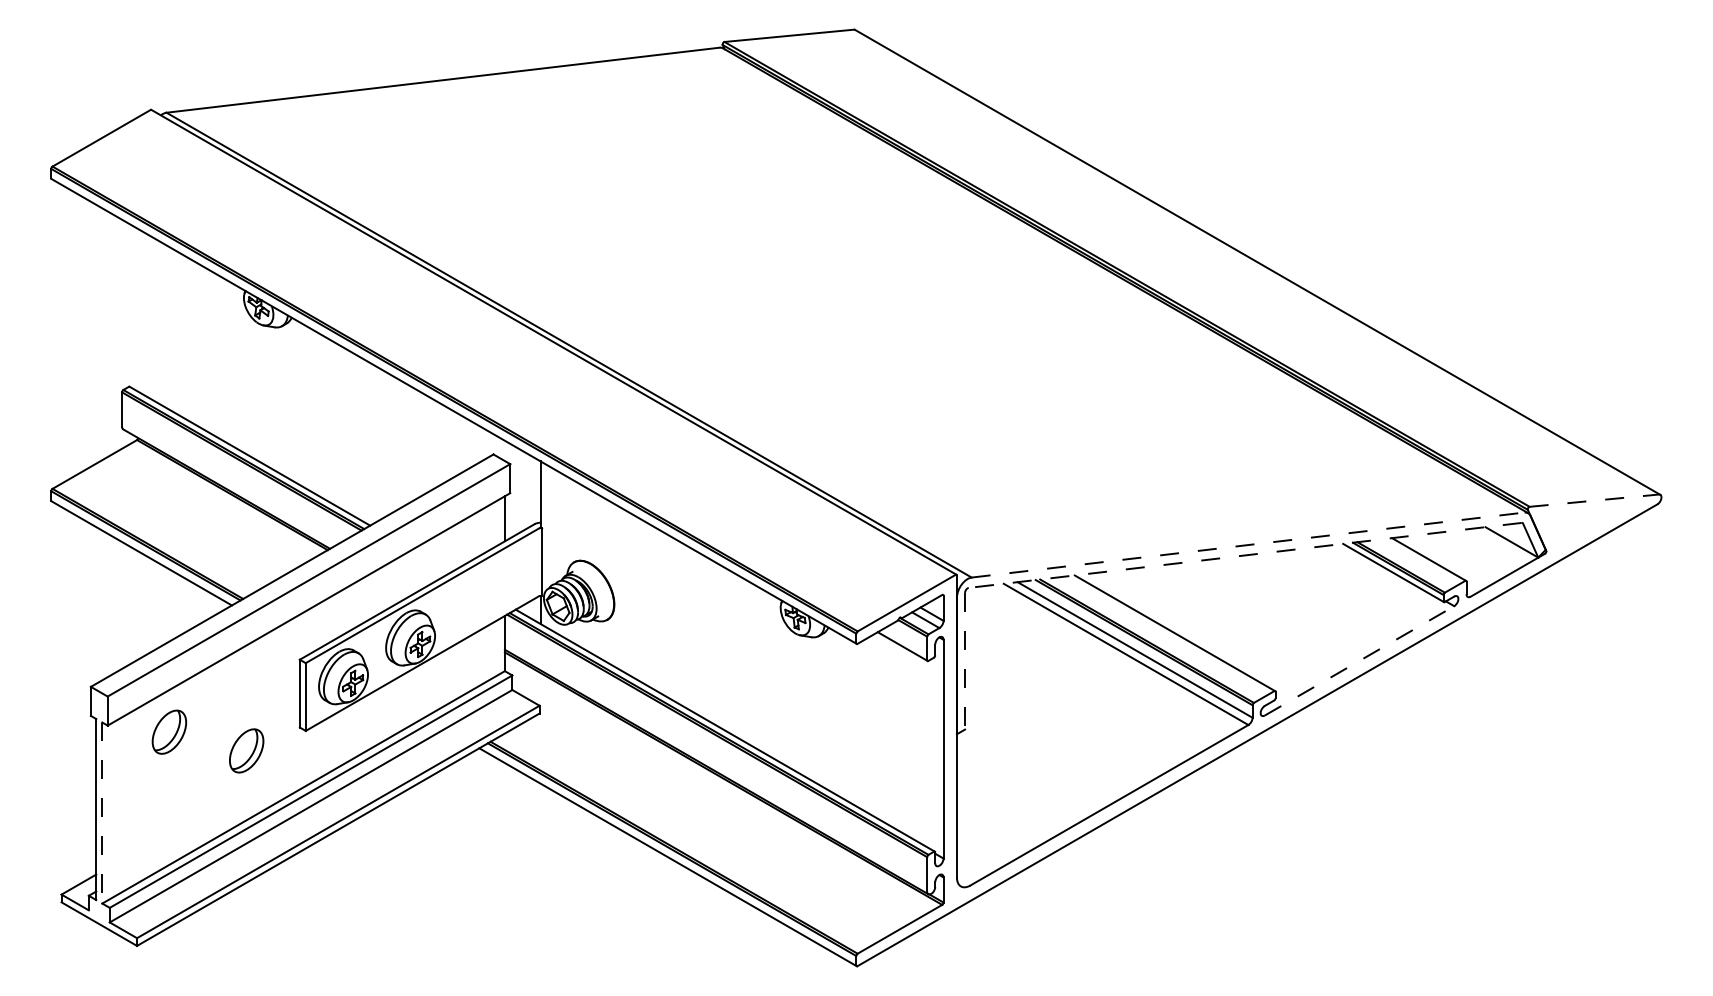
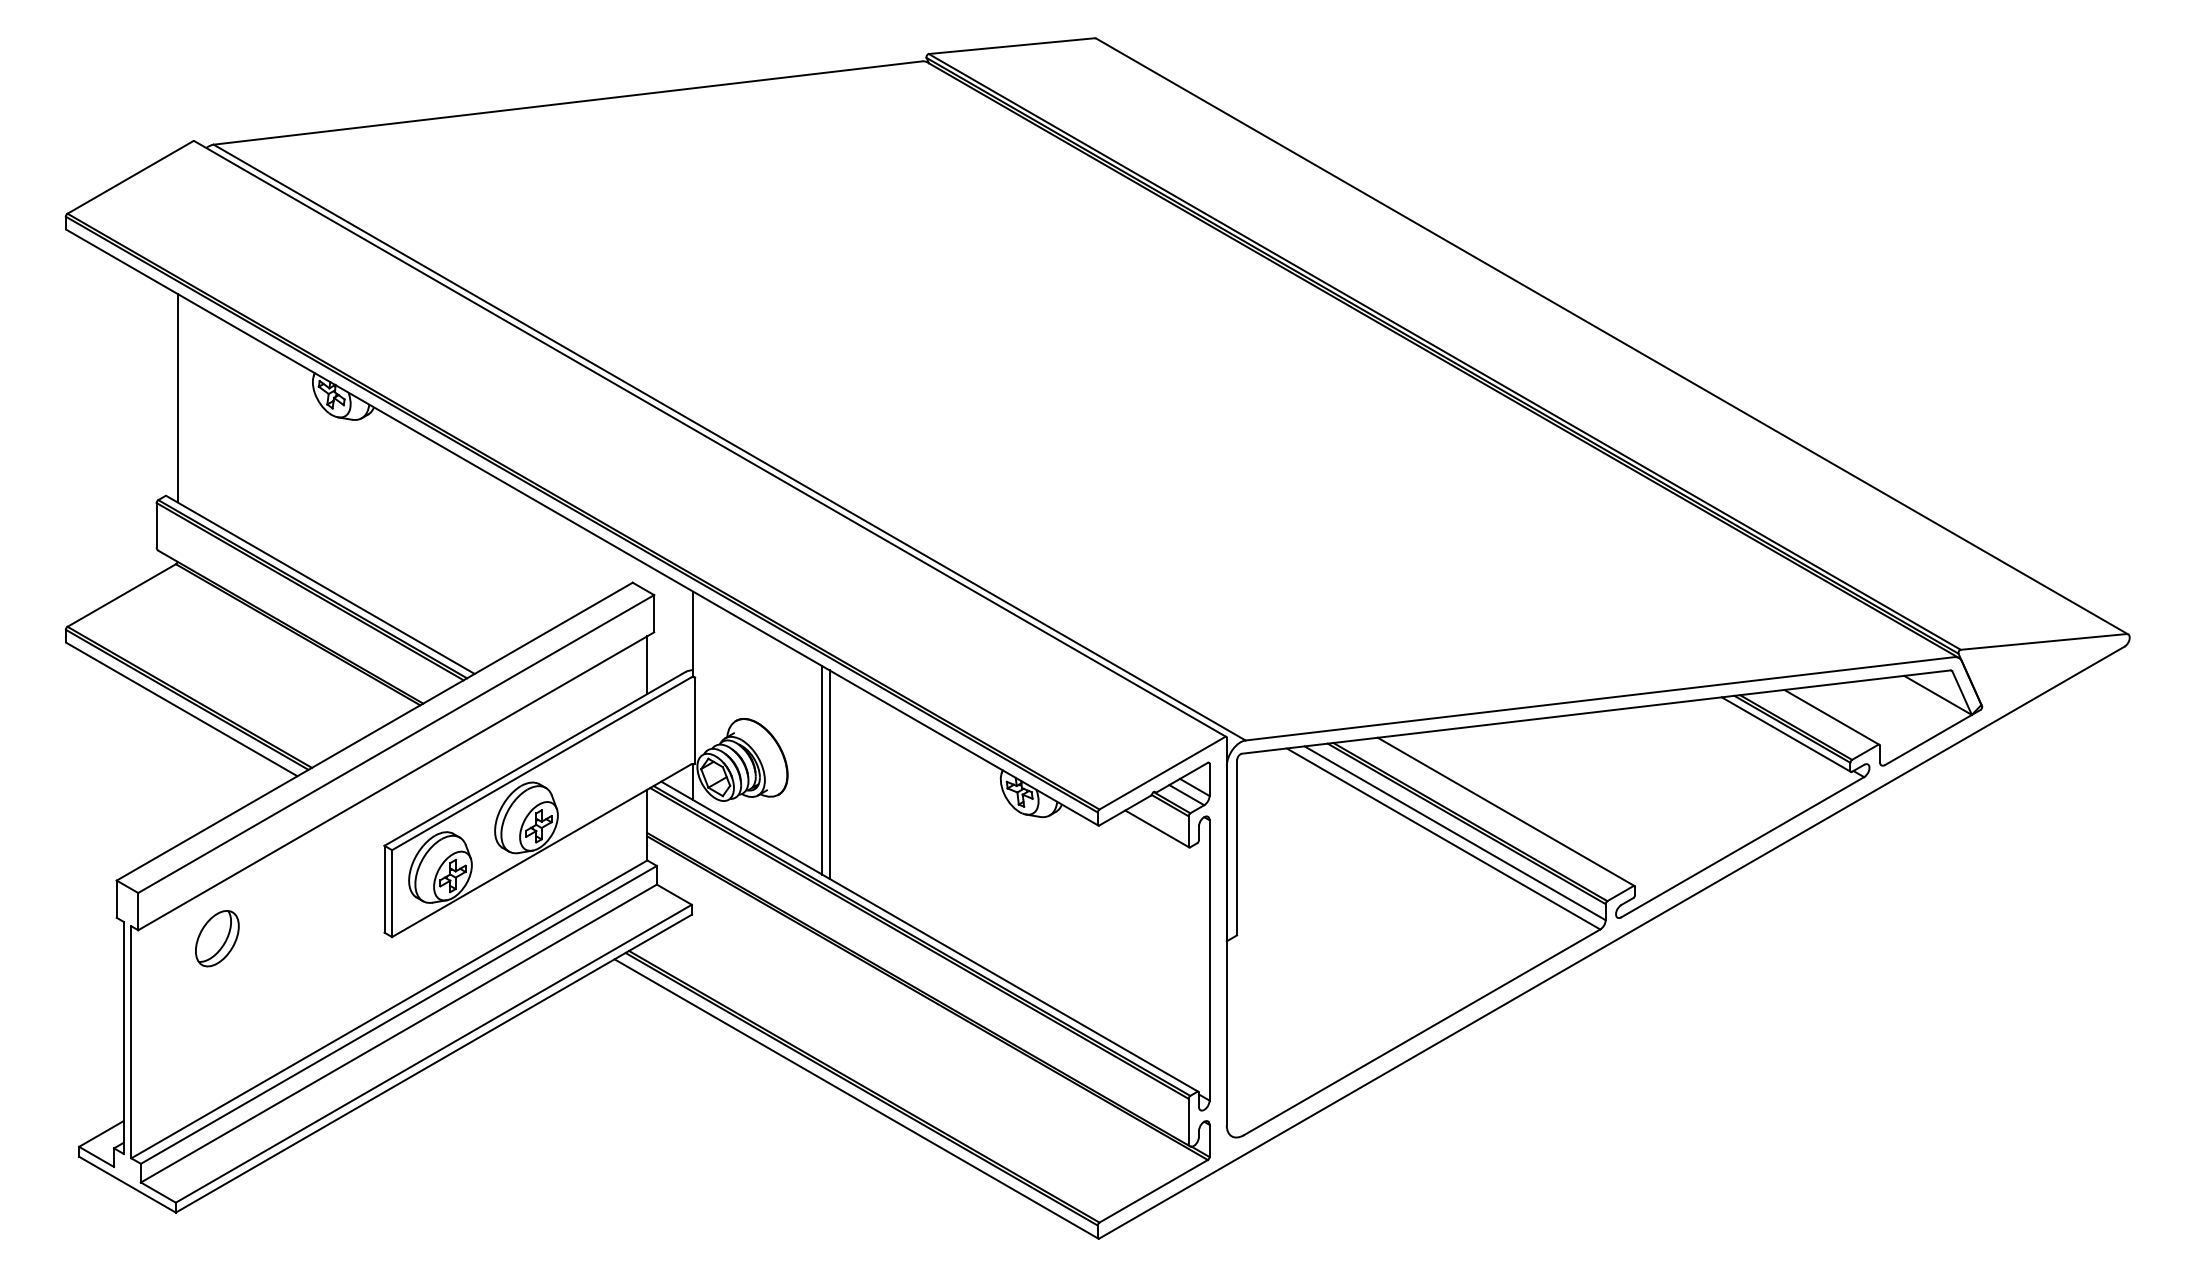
line: (138, 309) -> (177, 397), added
line: (1594, 500) -> (2044, 641), dashed -> solid
line: (1248, 544) -> (1600, 698), dashed -> solid
line: (1245, 555) -> (1596, 712), dashed -> solid
line: (641, 600) -> (822, 770), added
line: (647, 604) -> (829, 774), added
line: (965, 661) -> (1237, 847), dashed -> solid
line: (1360, 661) -> (1743, 847), dashed -> solid
part: (246, 750) -> (316, 962), removed
line: (102, 813) -> (131, 1042), dashed -> solid

